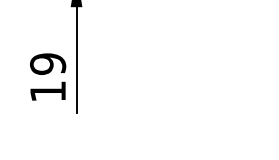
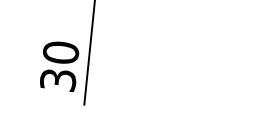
text: (48, 77) -> (60, 66), 19 -> 30

